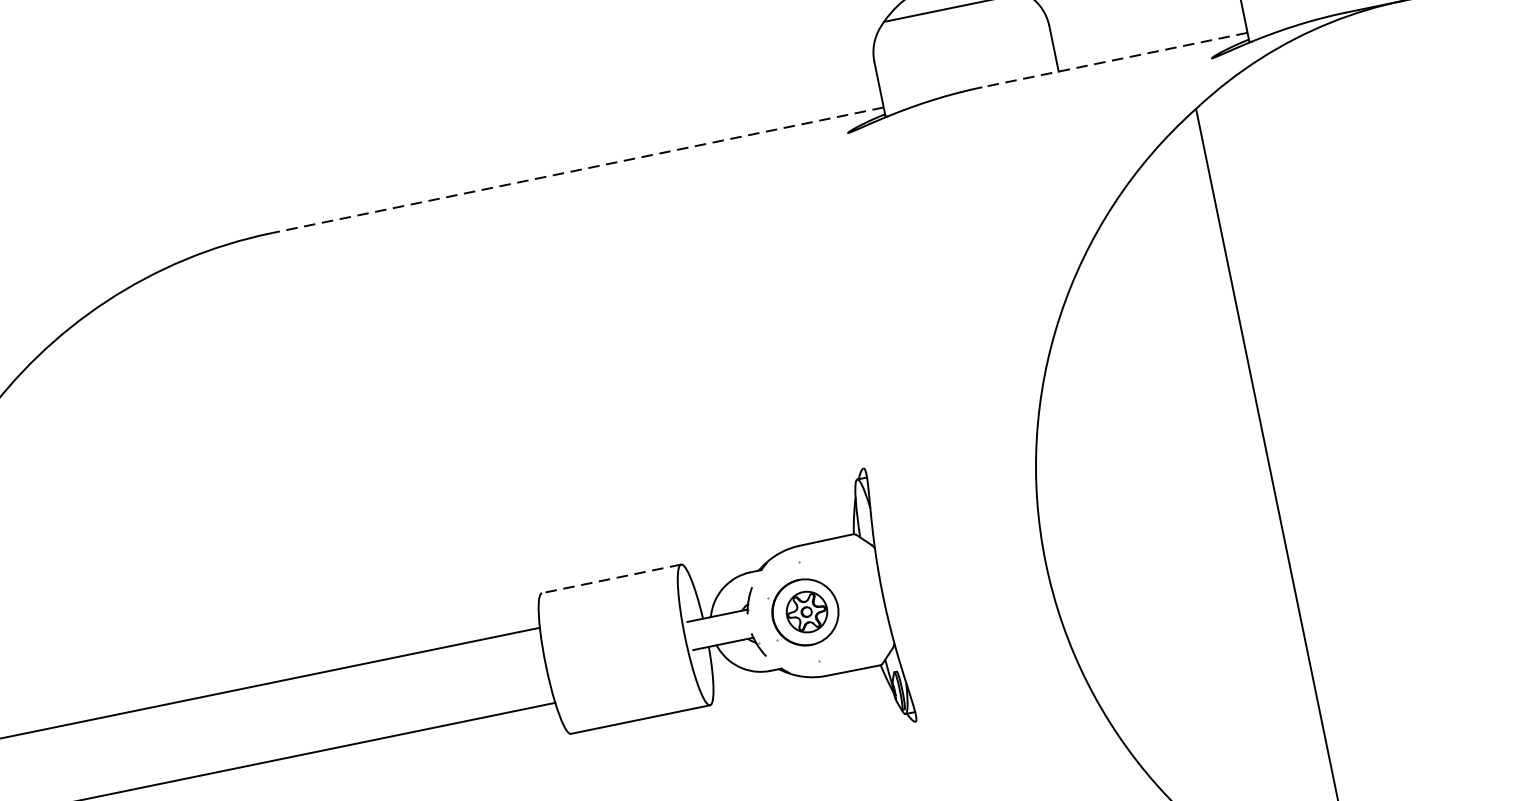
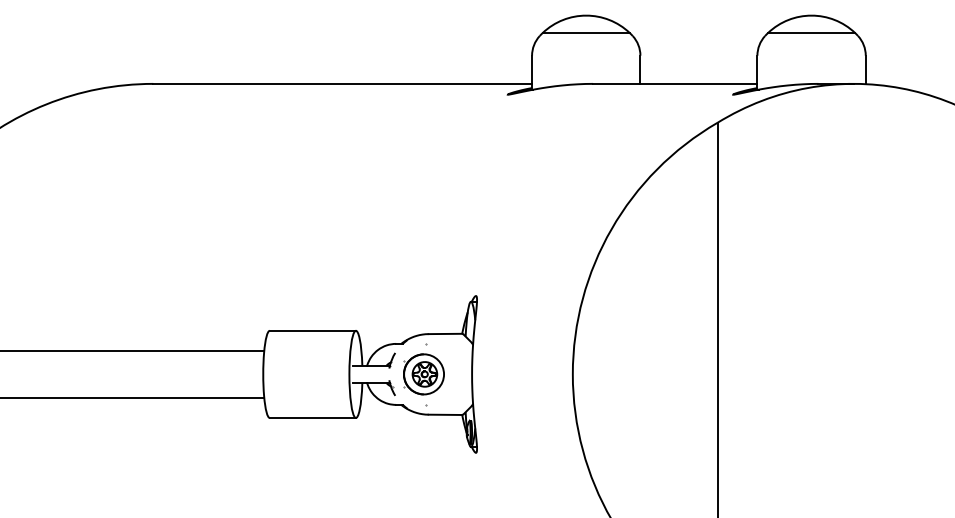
line: (1113, 59) -> (674, 83), dashed -> solid
line: (577, 169) -> (342, 83), dashed -> solid
line: (610, 578) -> (312, 330), dashed -> solid

